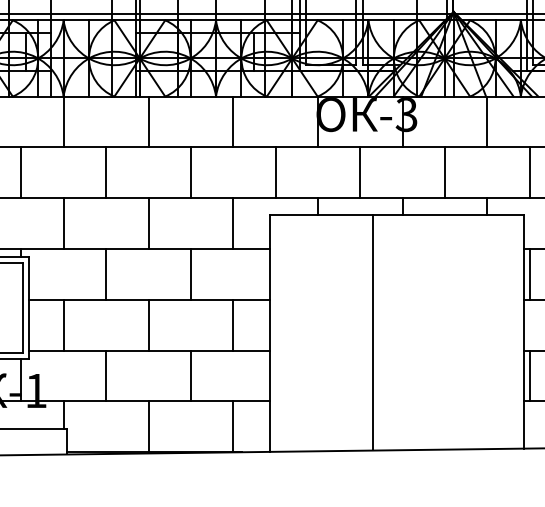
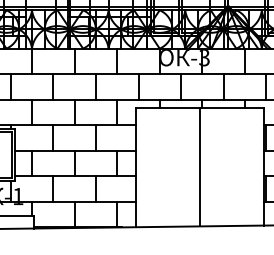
line: (372, 333) -> (199, 167), moved

